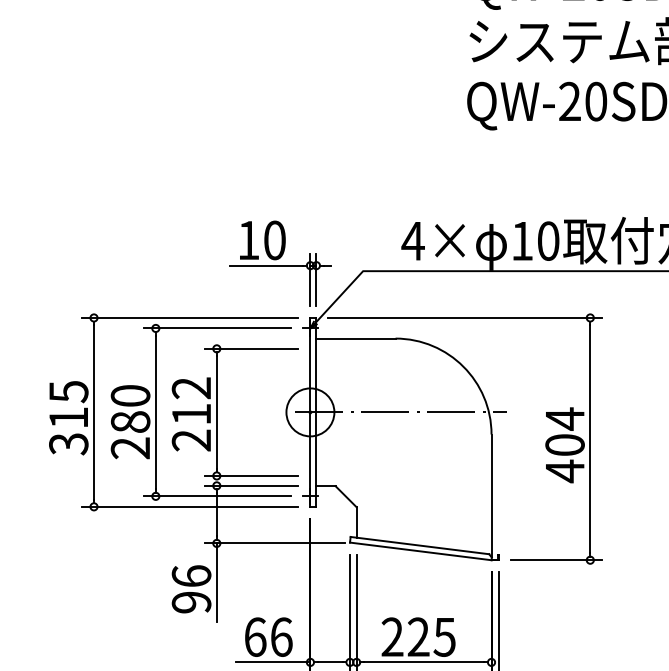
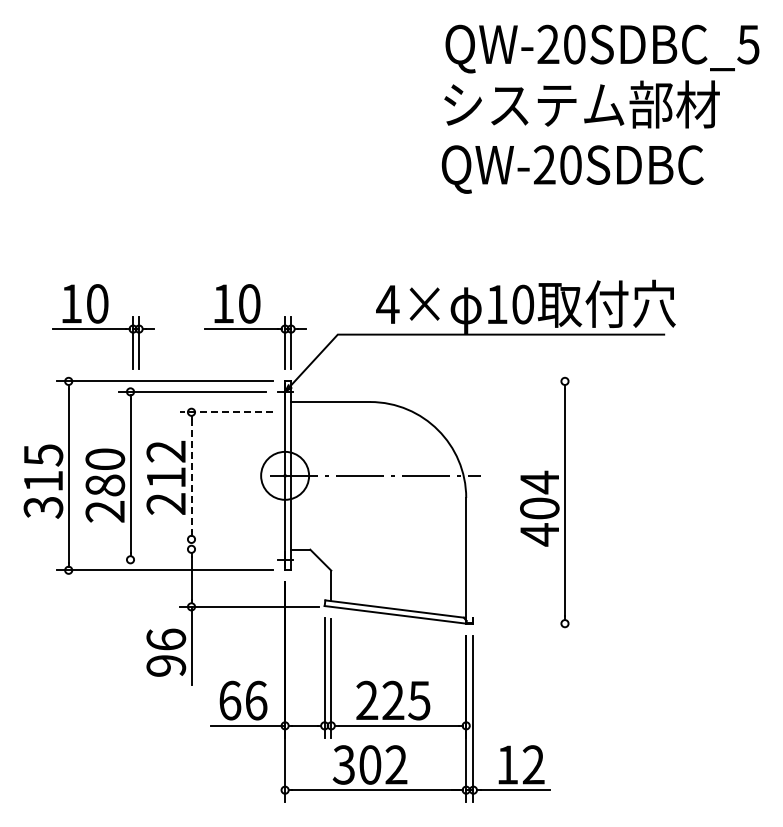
part: (128, 263) -> (103, 326), added
line: (464, 318) -> (439, 381), removed
line: (251, 349) -> (226, 412), solid -> dashed
line: (216, 413) -> (191, 476), solid -> dashed
line: (251, 476) -> (226, 539), removed
line: (251, 486) -> (226, 549), removed
line: (216, 496) -> (191, 559), removed
line: (555, 560) -> (530, 623), removed

